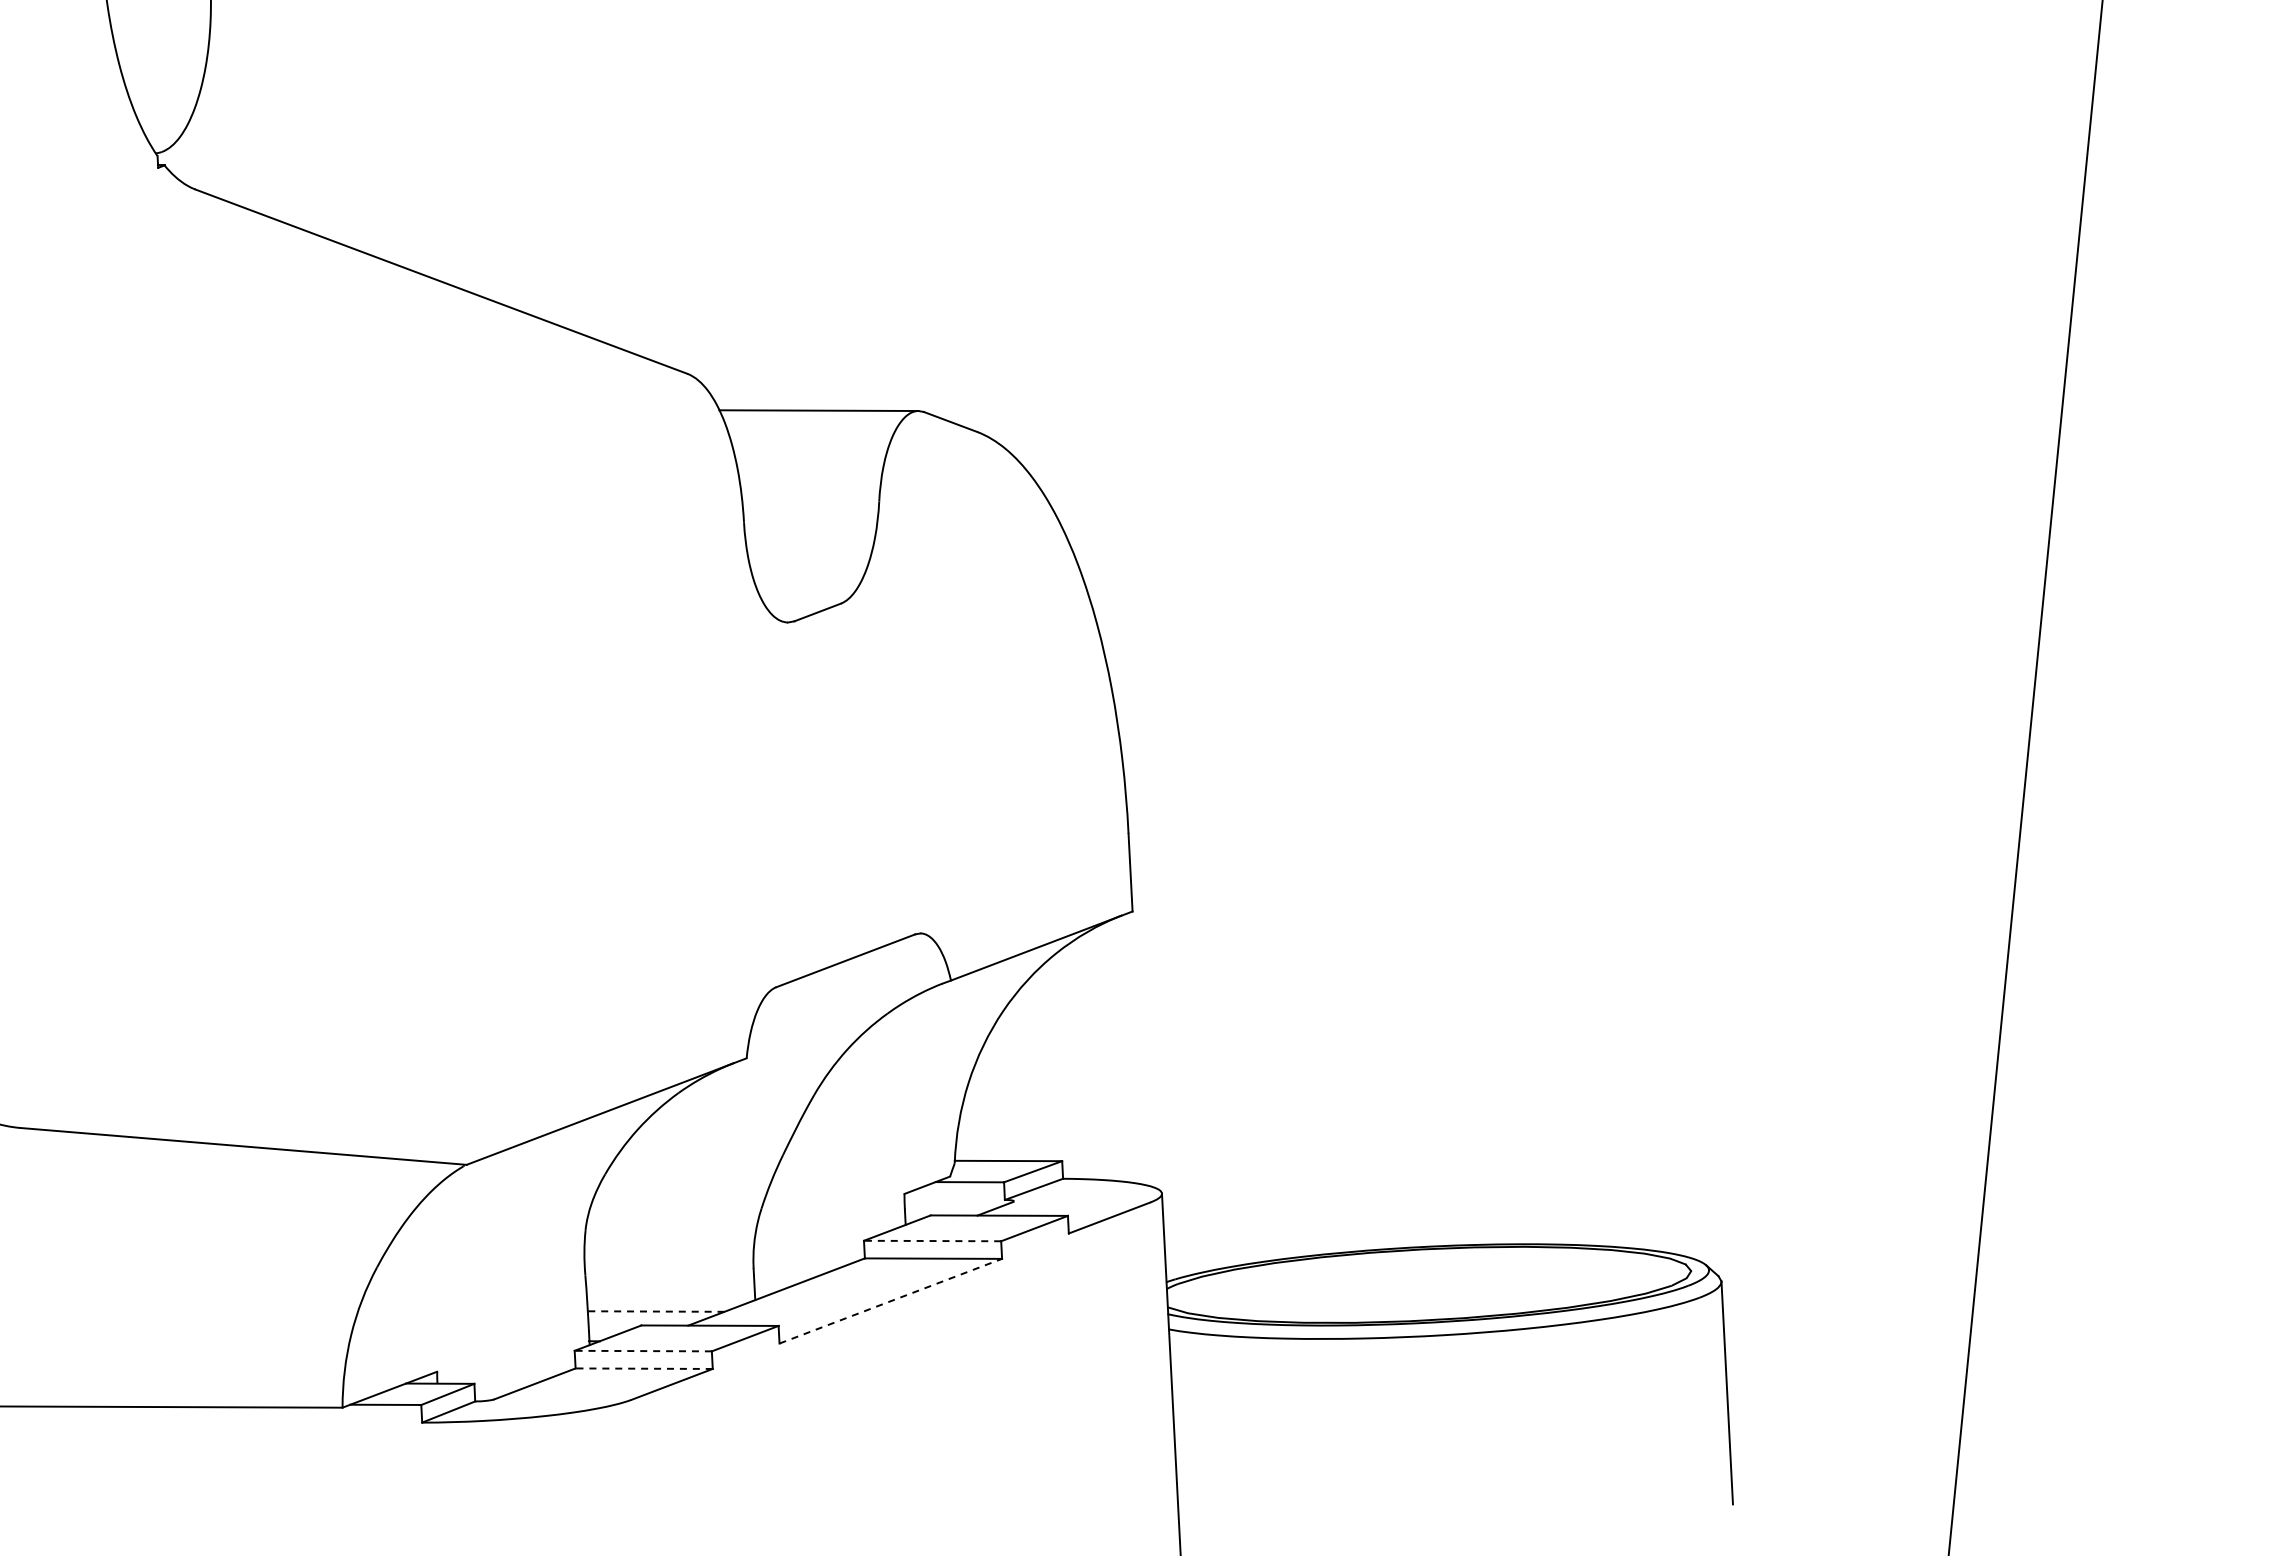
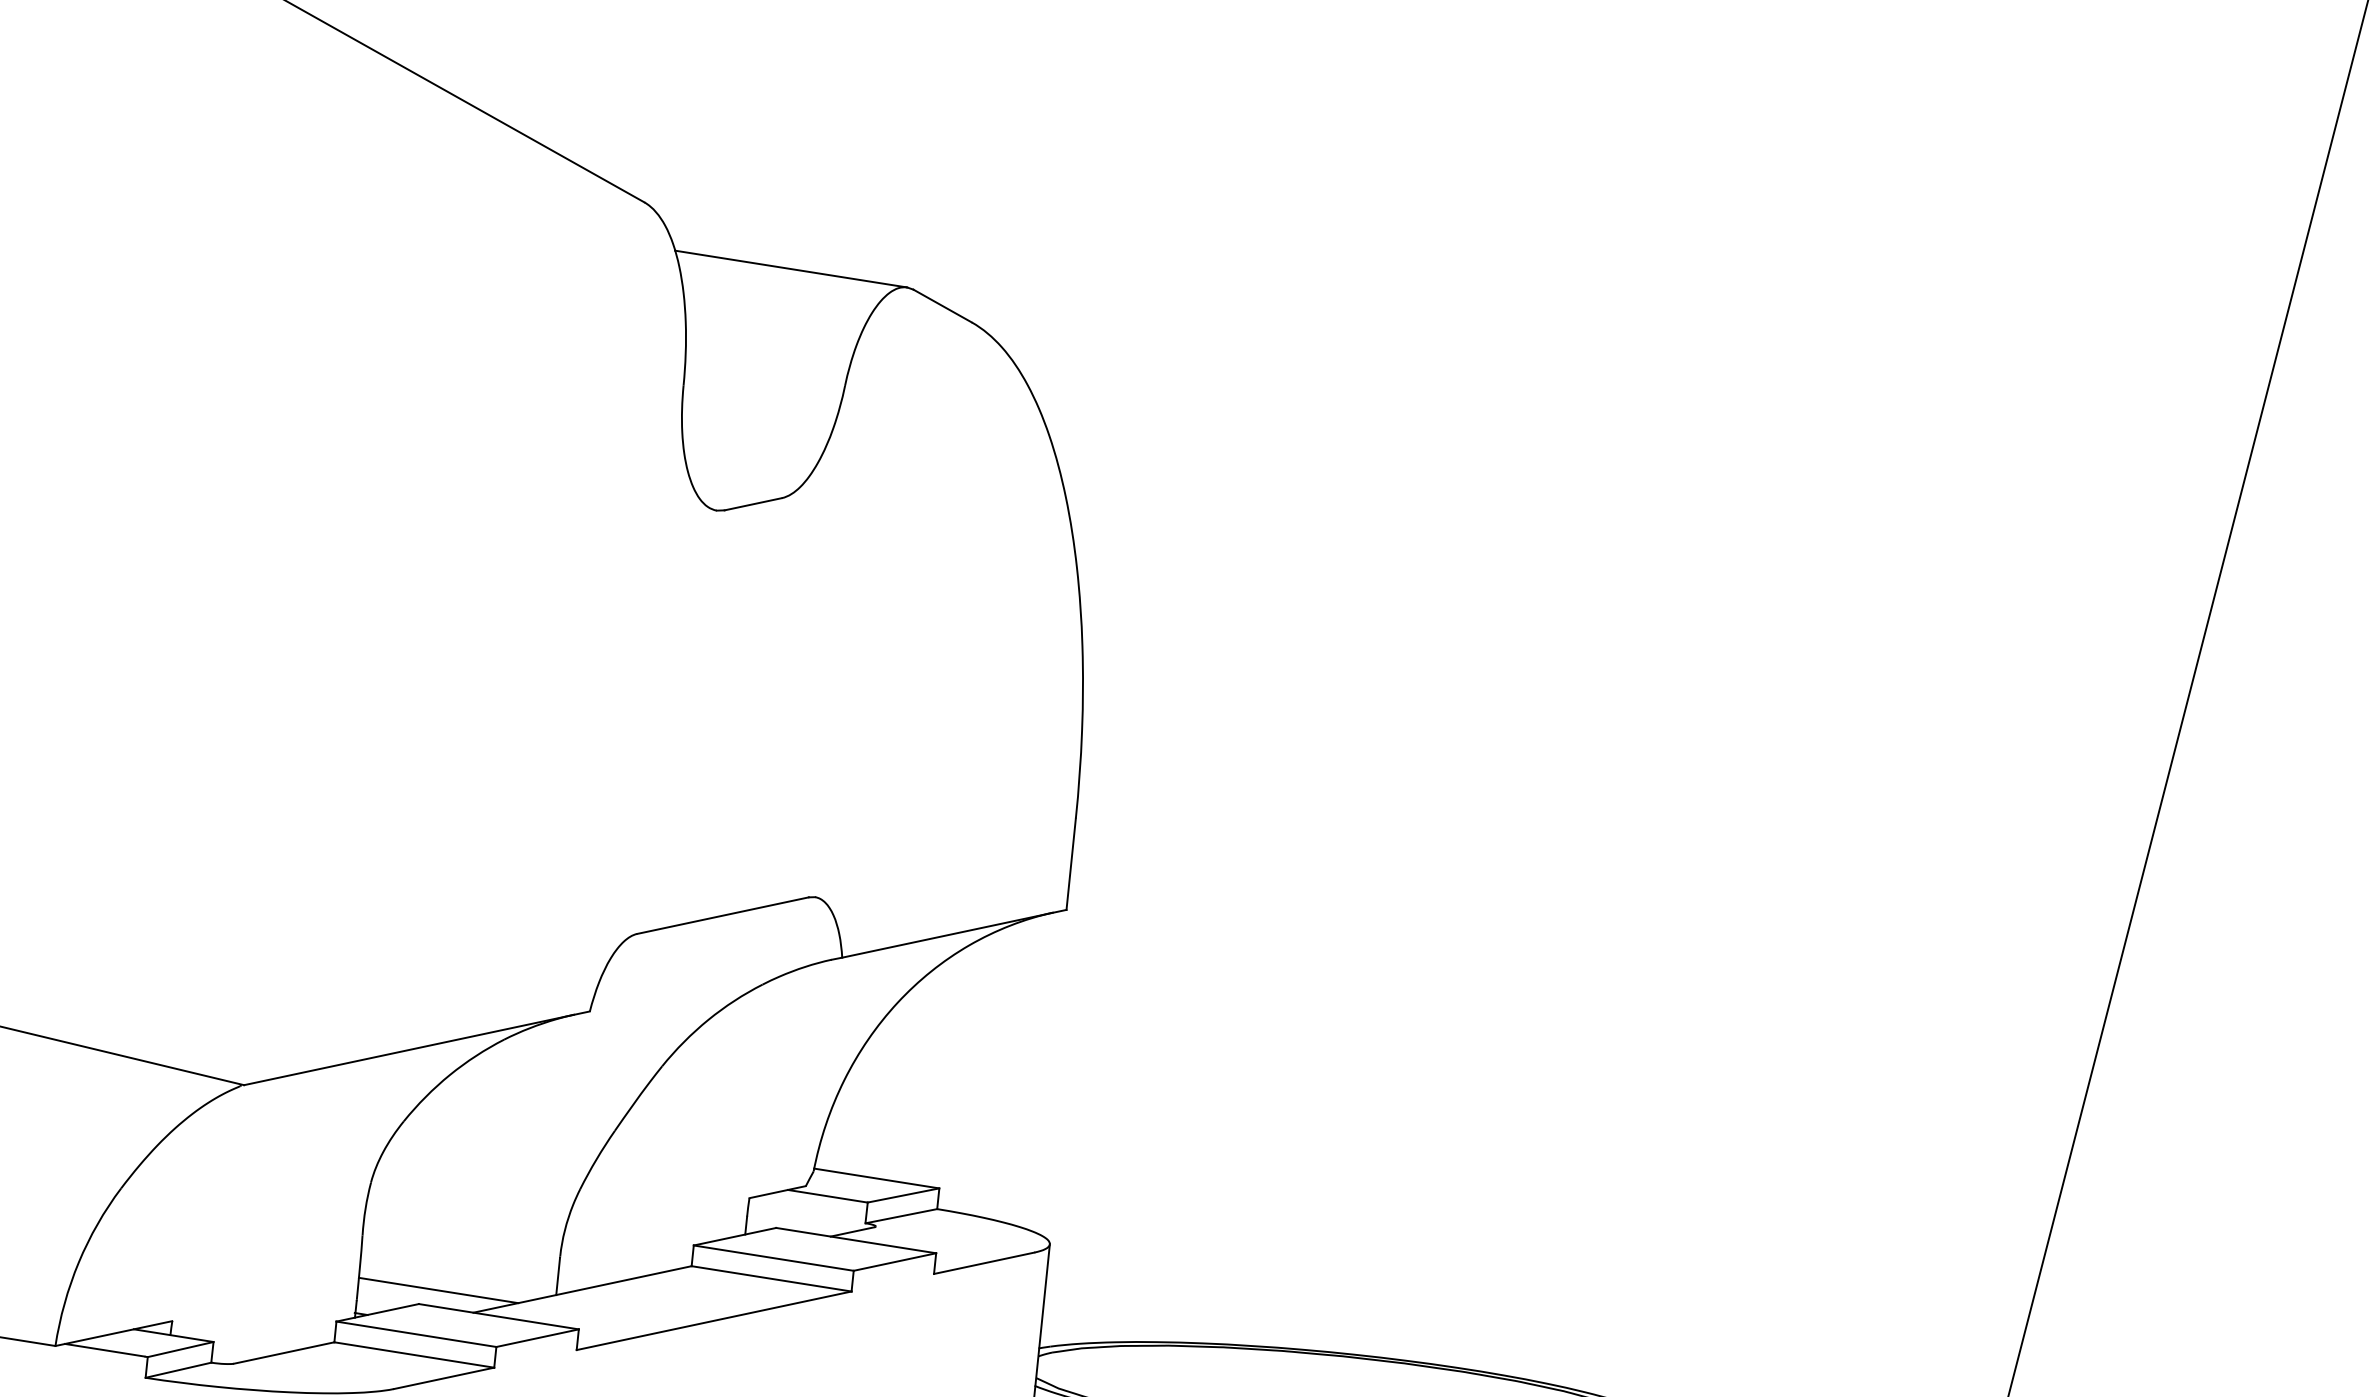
line: (932, 1241) -> (773, 1258), dashed -> solid
line: (891, 1301) -> (714, 1321), dashed -> solid
line: (655, 1311) -> (437, 1290), dashed -> solid
line: (643, 1351) -> (416, 1334), dashed -> solid
line: (644, 1368) -> (414, 1354), dashed -> solid

